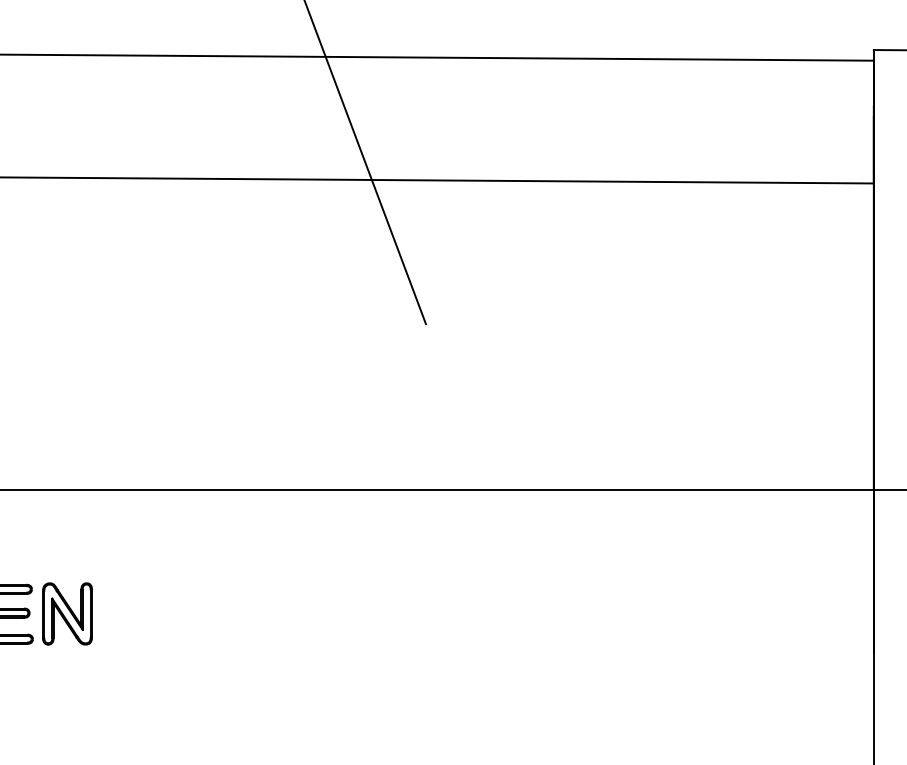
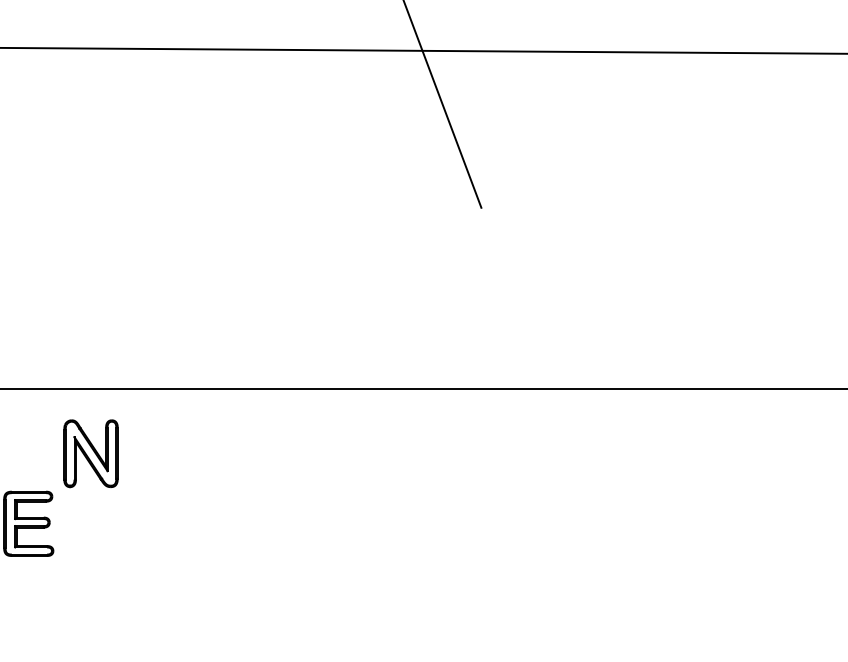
part: (67, 613) -> (91, 453), moved

